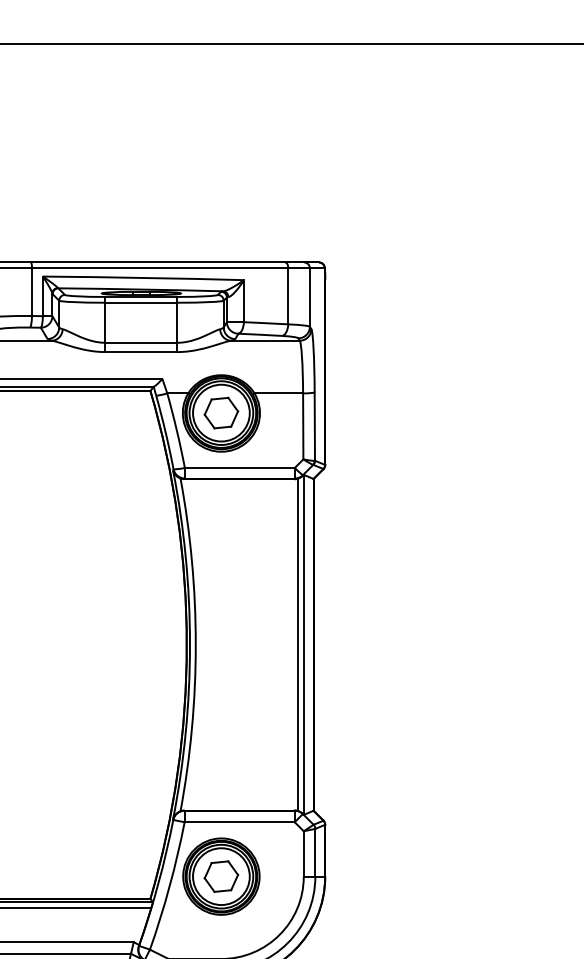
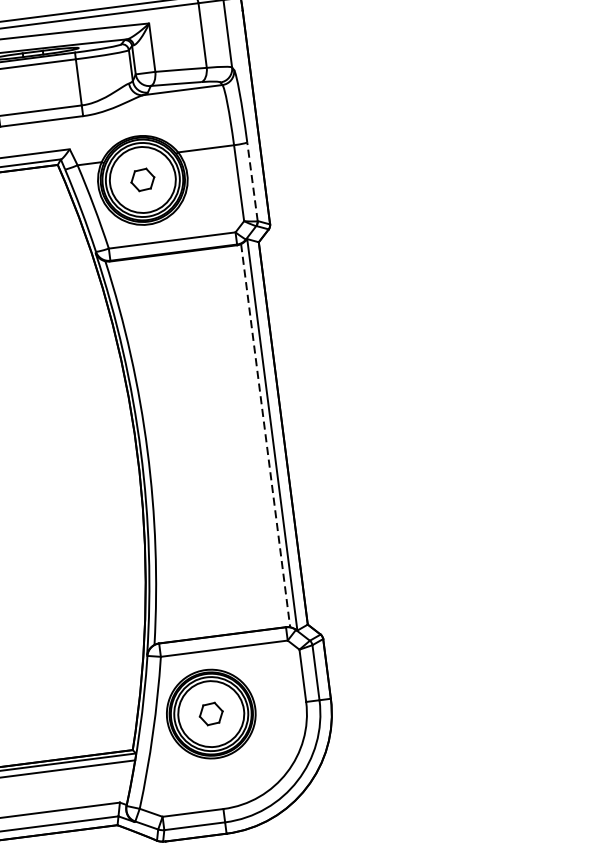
part: (221, 412) -> (142, 179), size x0.6
line: (314, 426) -> (252, 181), solid -> dashed
line: (298, 645) -> (265, 436), solid -> dashed
part: (221, 876) -> (211, 713), size x0.6

